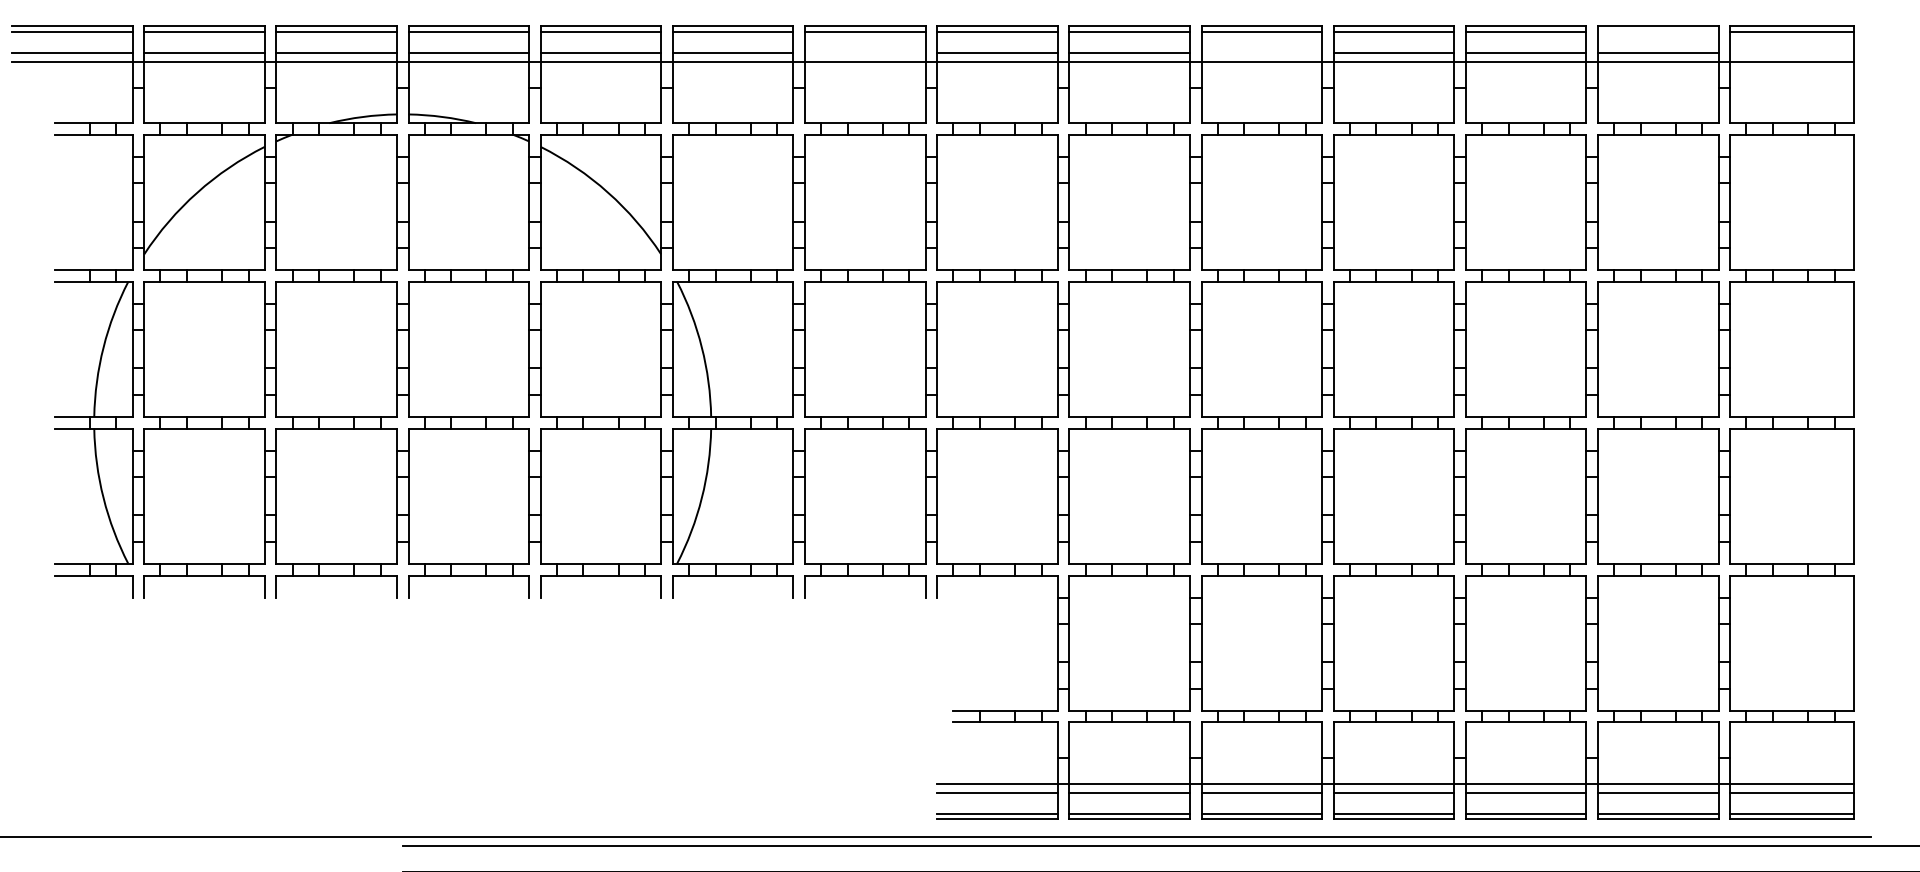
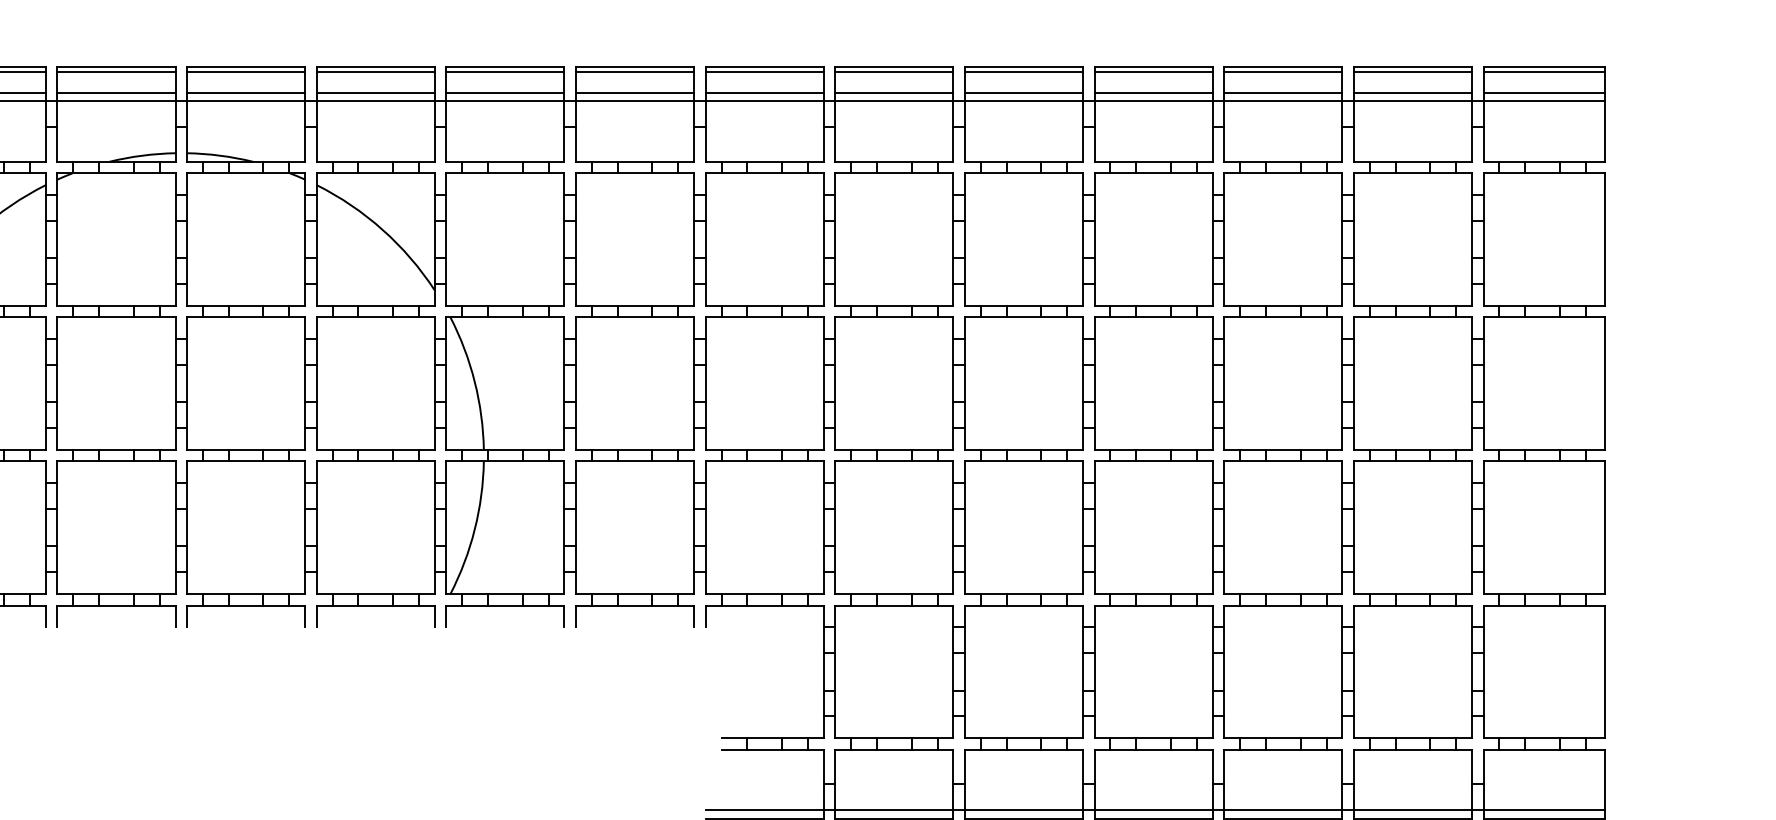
line: (1658, 31) -> (1413, 71), added
line: (865, 52) -> (635, 92), added
line: (1261, 52) -> (1023, 92), added
line: (1791, 52) -> (1543, 92), added

